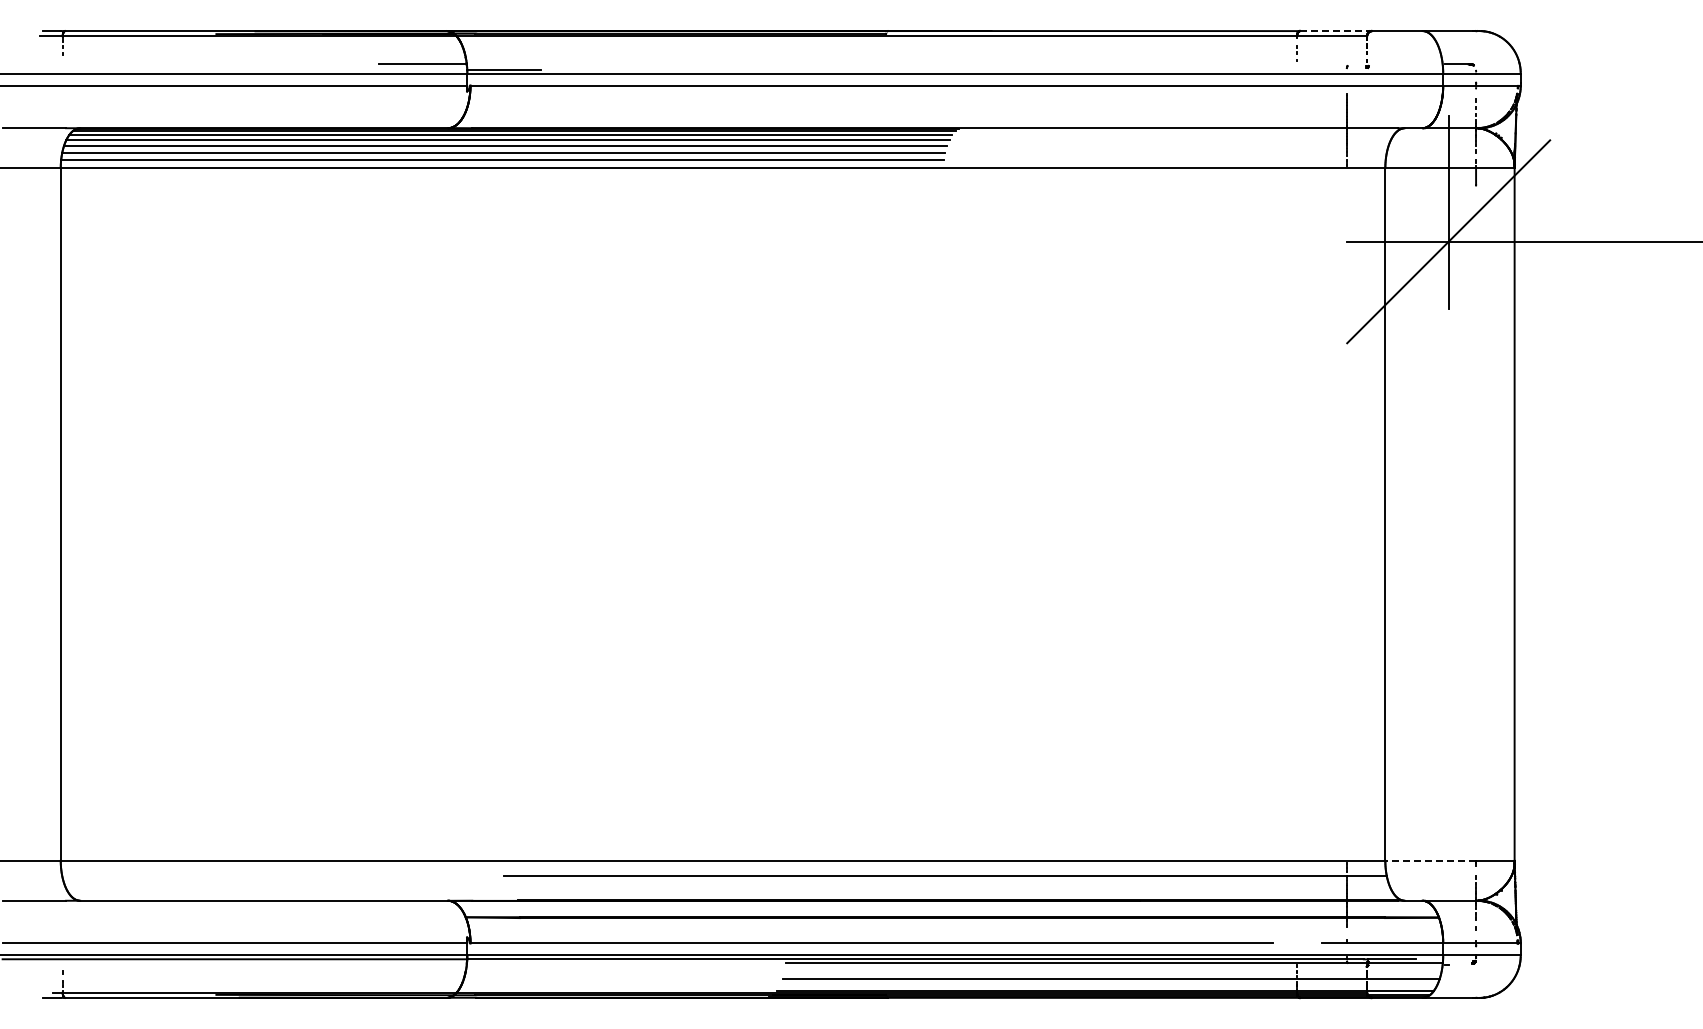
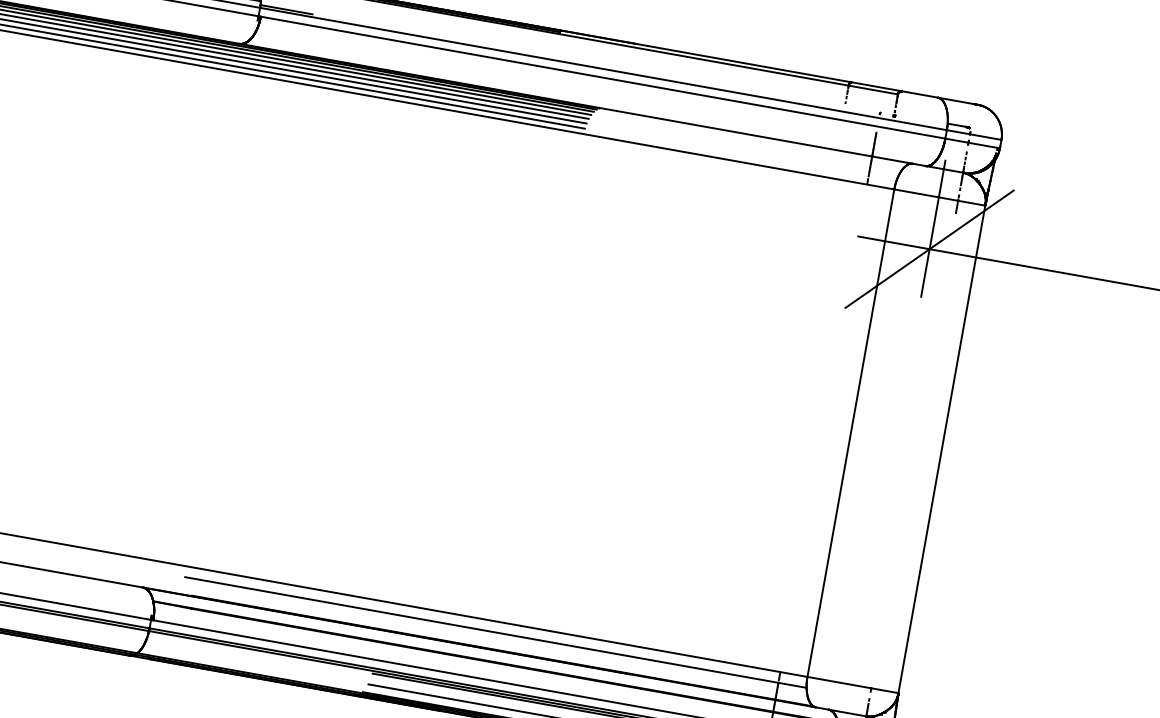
line: (1335, 31) -> (876, 87), dashed -> solid
line: (1430, 860) -> (839, 682), dashed -> solid

